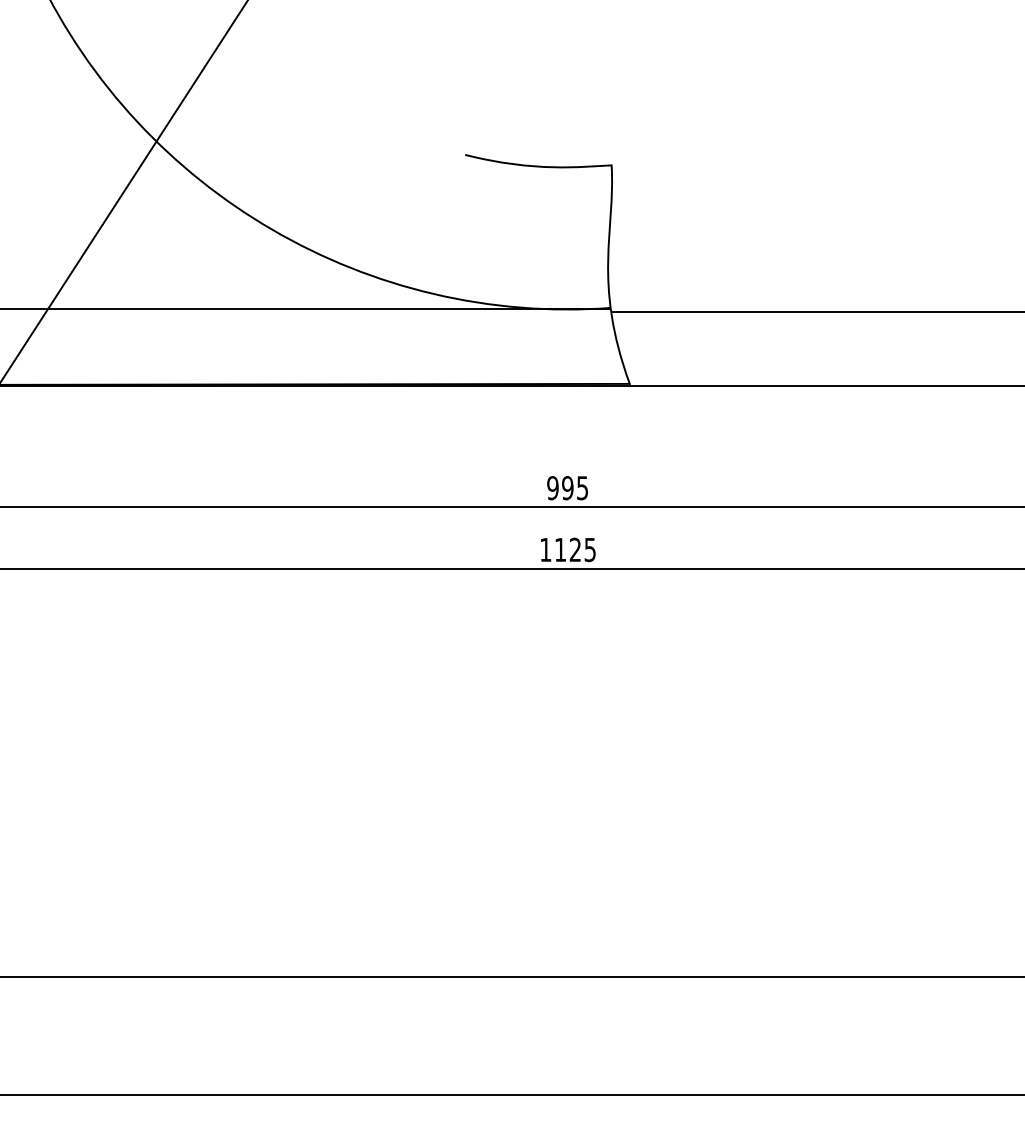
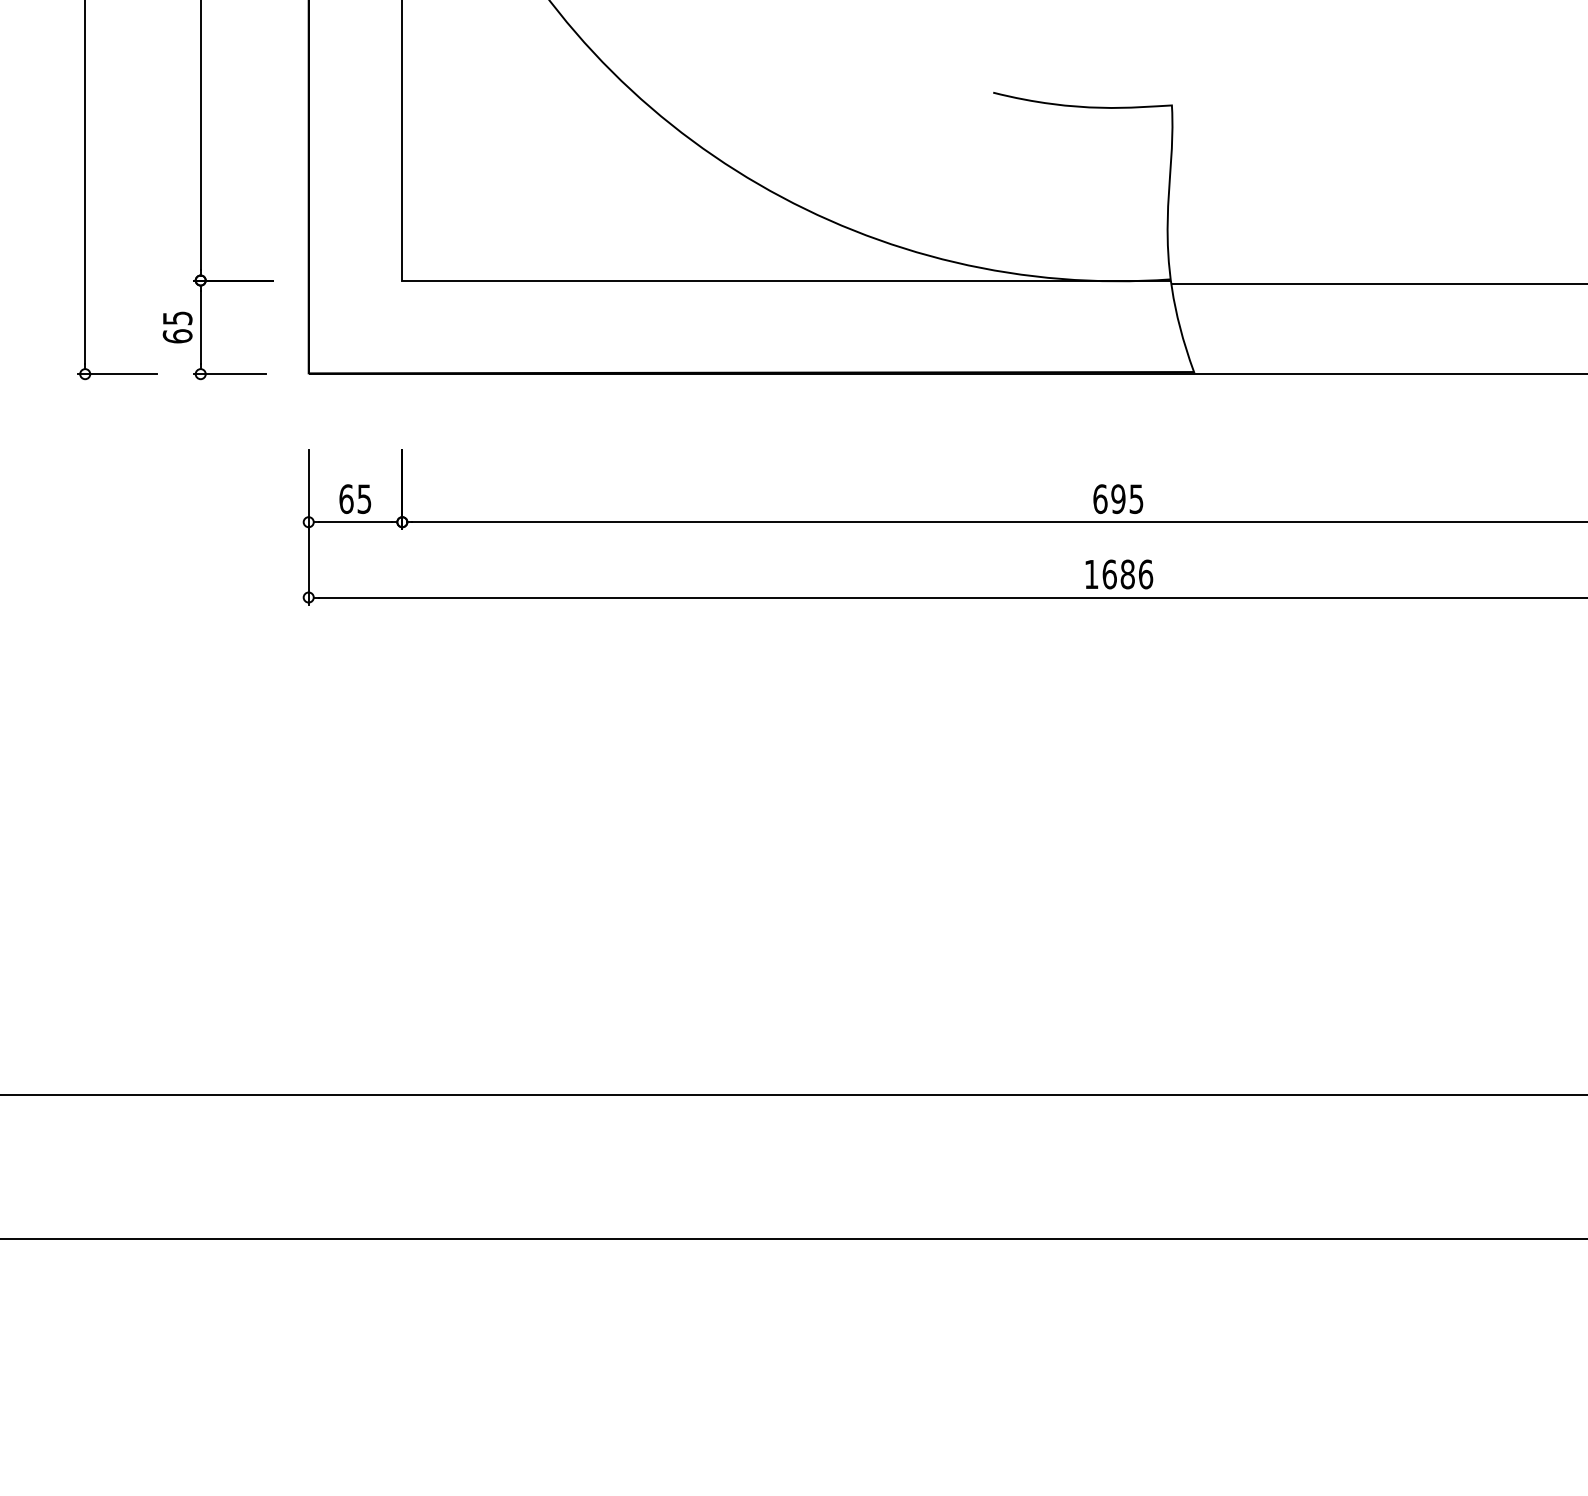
text: (553, 488) -> (1100, 499), 995 -> 695
text: (575, 549) -> (1127, 574), 1125 -> 1686

